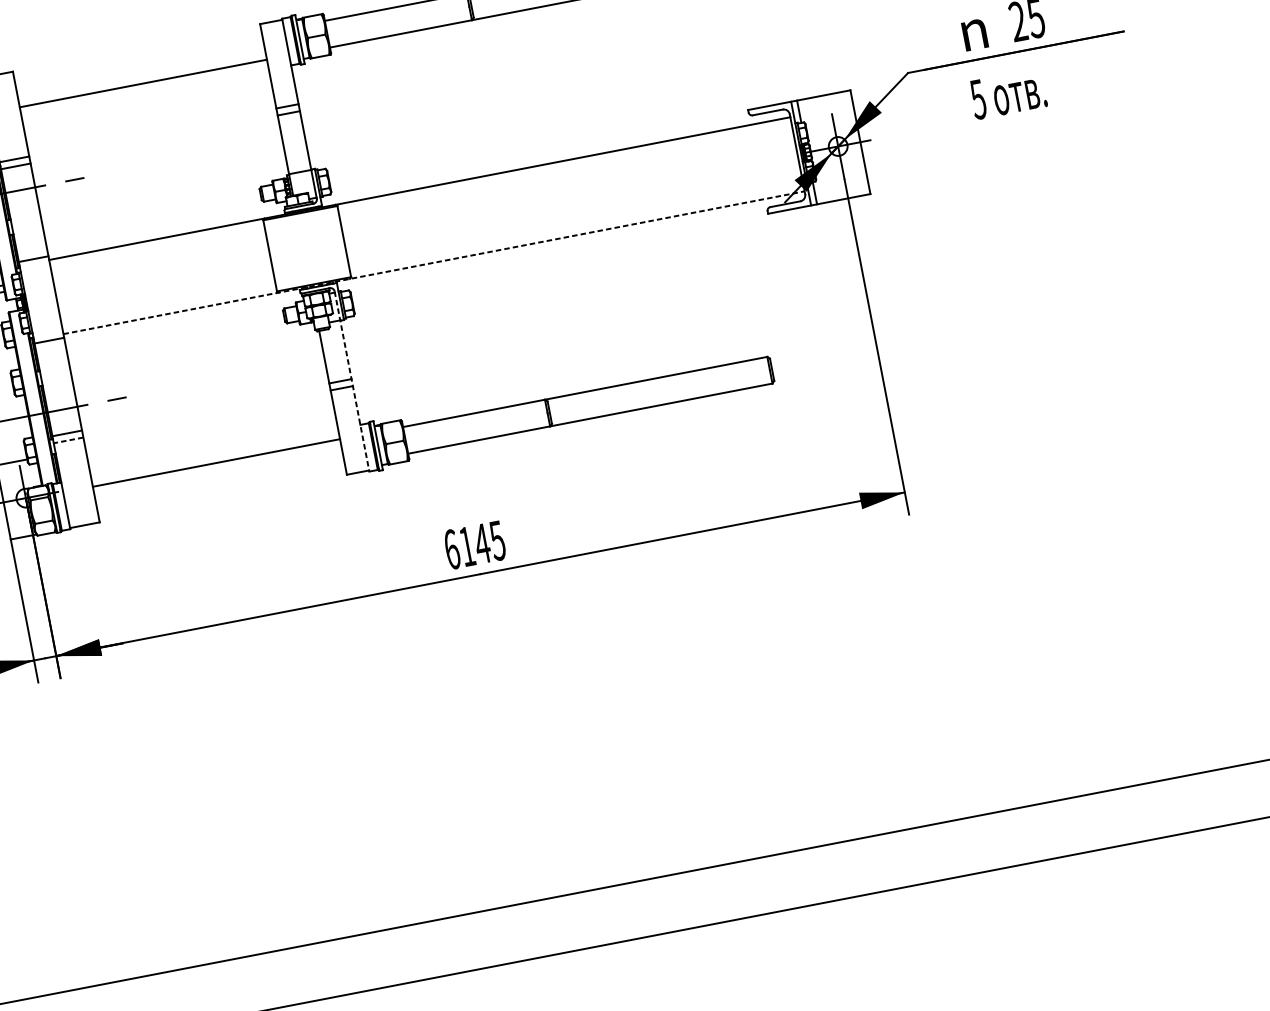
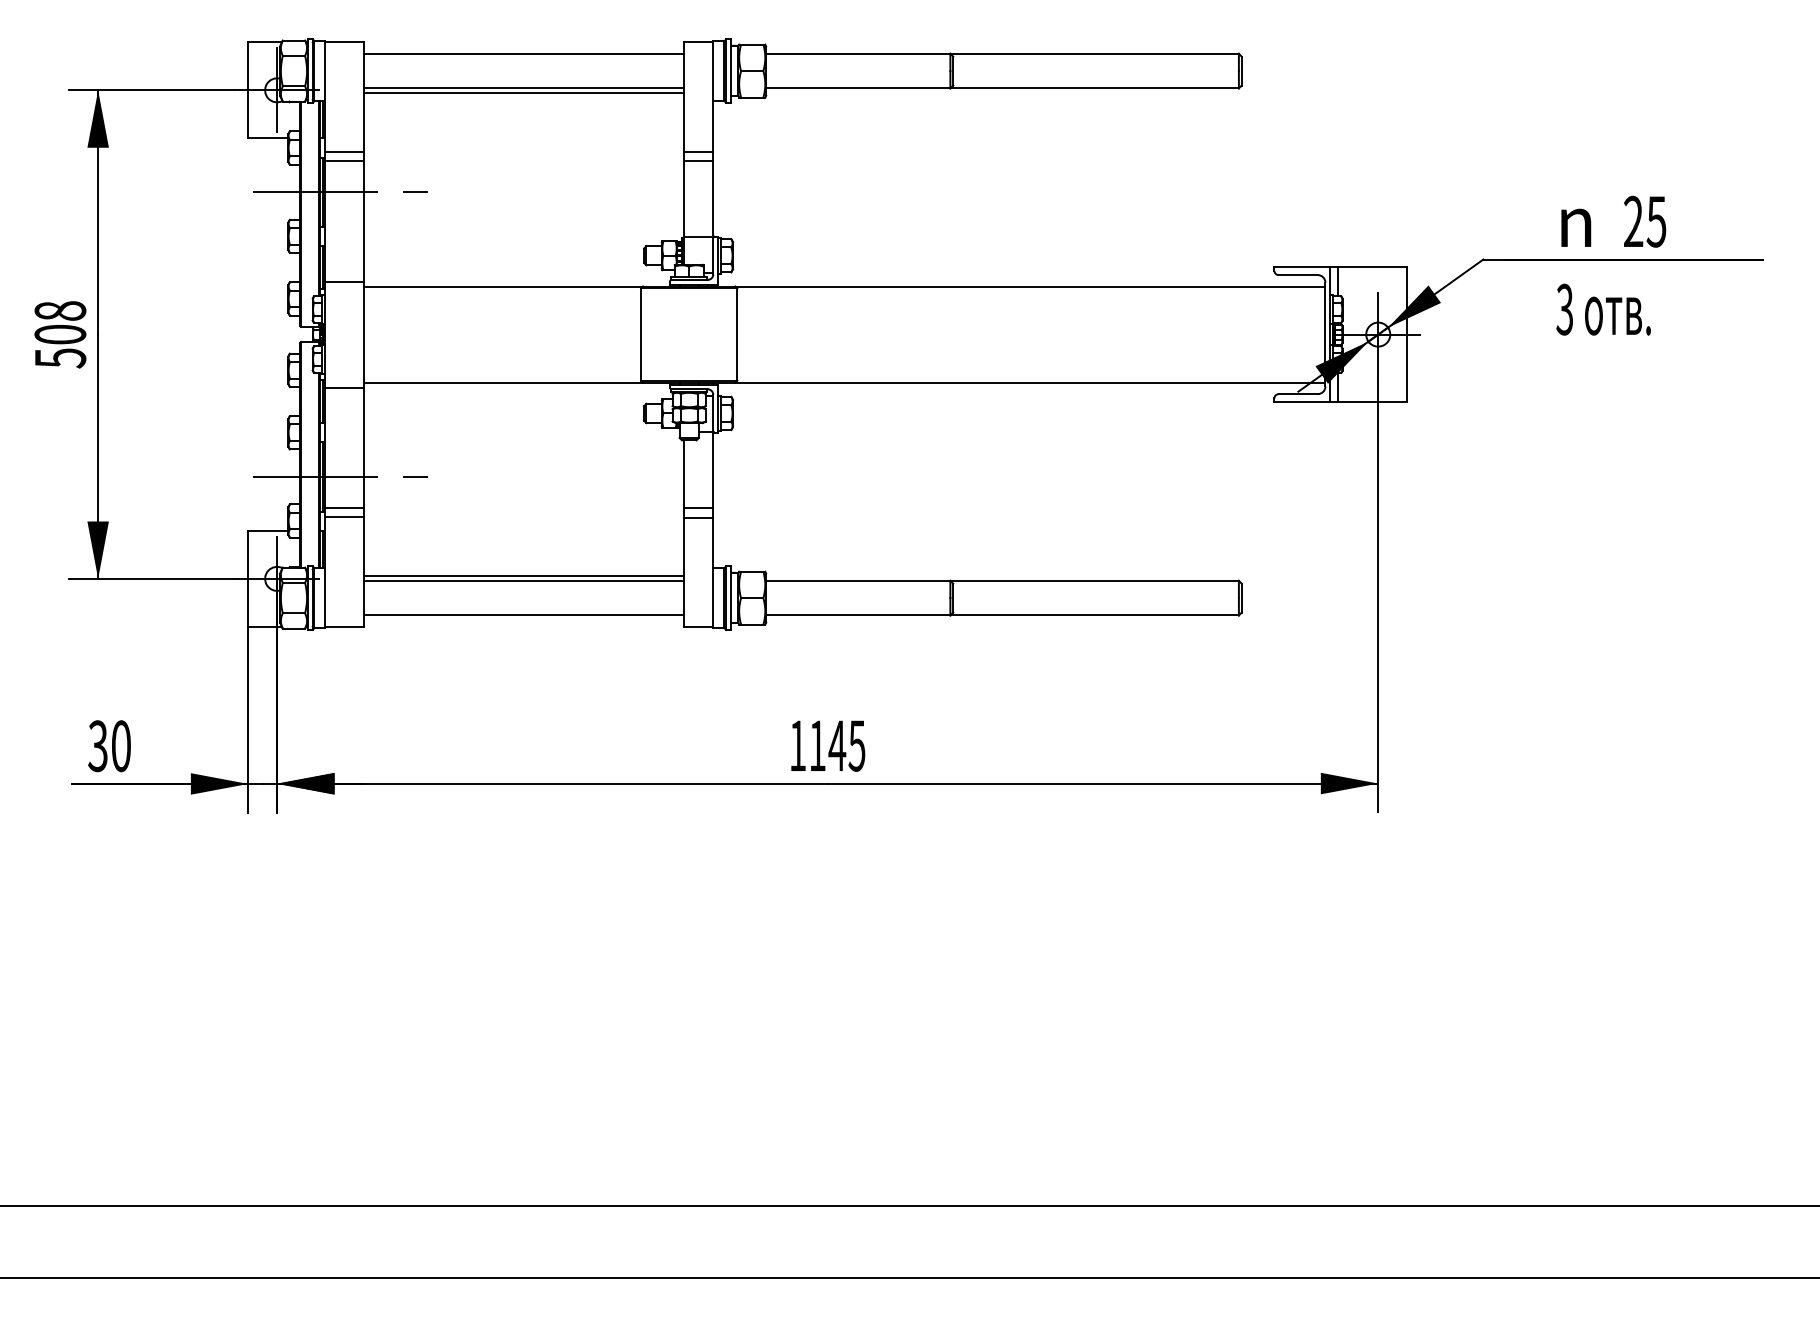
line: (137, 56) -> (523, 53), added
line: (143, 87) -> (523, 93), added
text: (978, 99) -> (1564, 309), 5 -> 3
line: (433, 262) -> (844, 382), dashed -> solid
line: (352, 381) -> (713, 511), dashed -> solid
line: (67, 440) -> (343, 516), dashed -> solid
line: (215, 459) -> (523, 576), added
line: (221, 489) -> (523, 615), added
text: (452, 549) -> (798, 745), 6145 -> 1145

